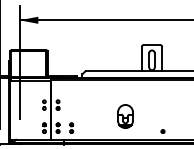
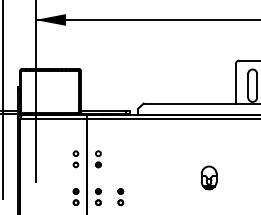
part: (125, 116) -> (209, 177), size x0.6

